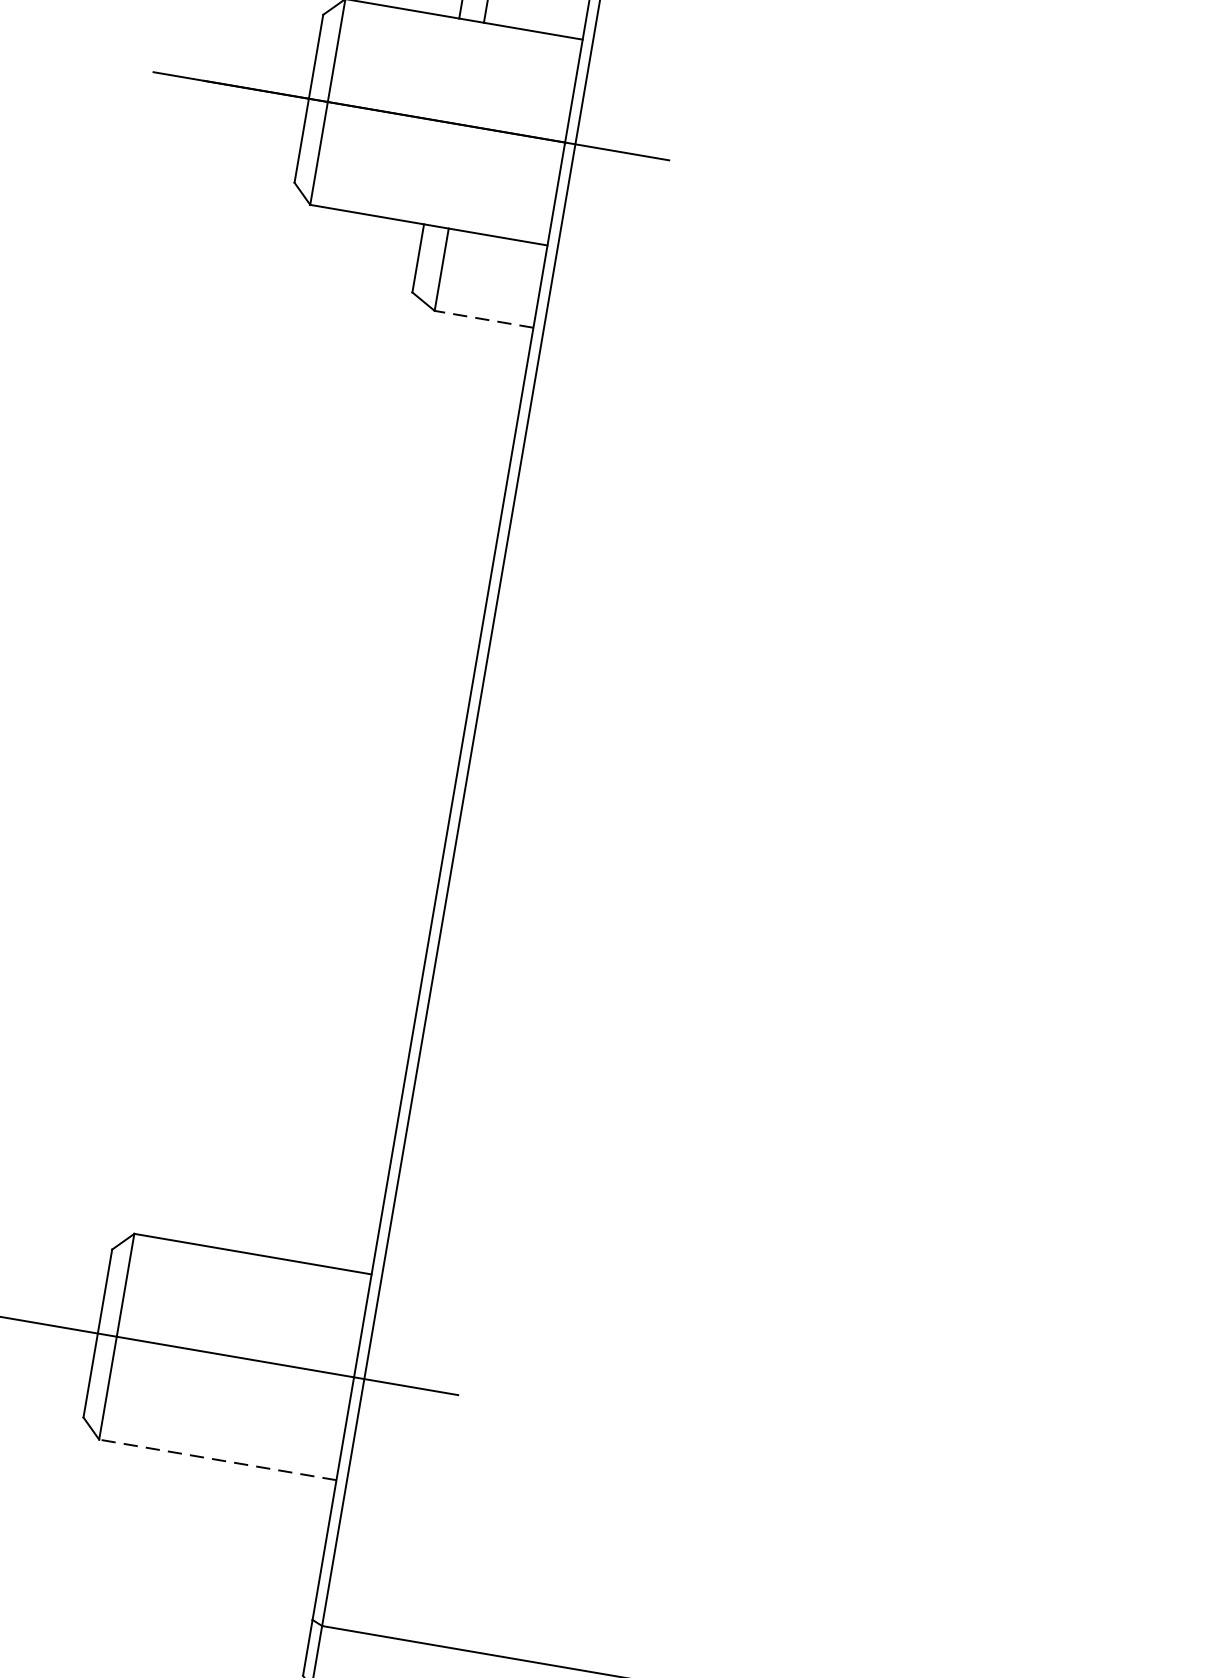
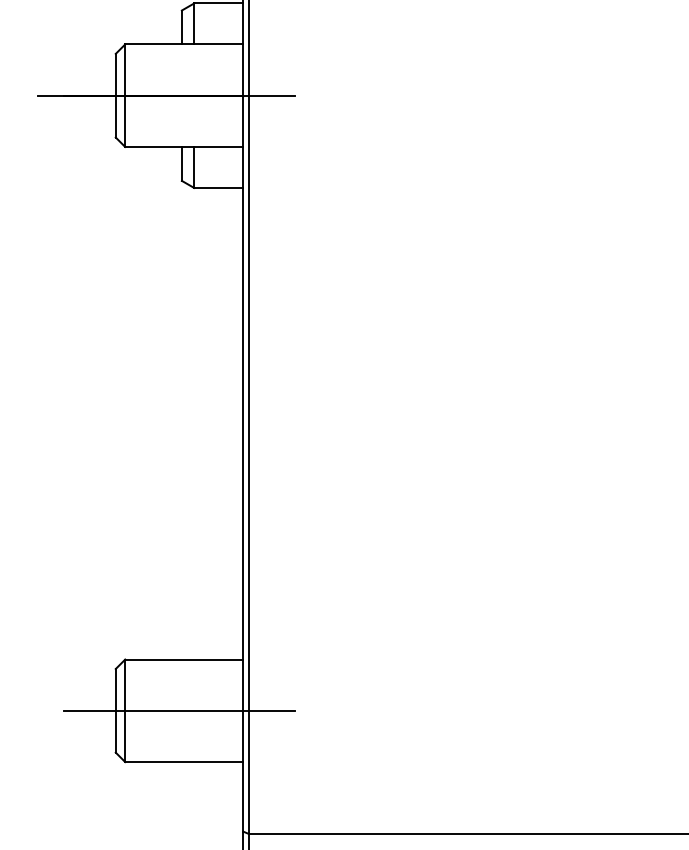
line: (483, 318) -> (218, 187), dashed -> solid
line: (216, 1460) -> (183, 762), dashed -> solid

